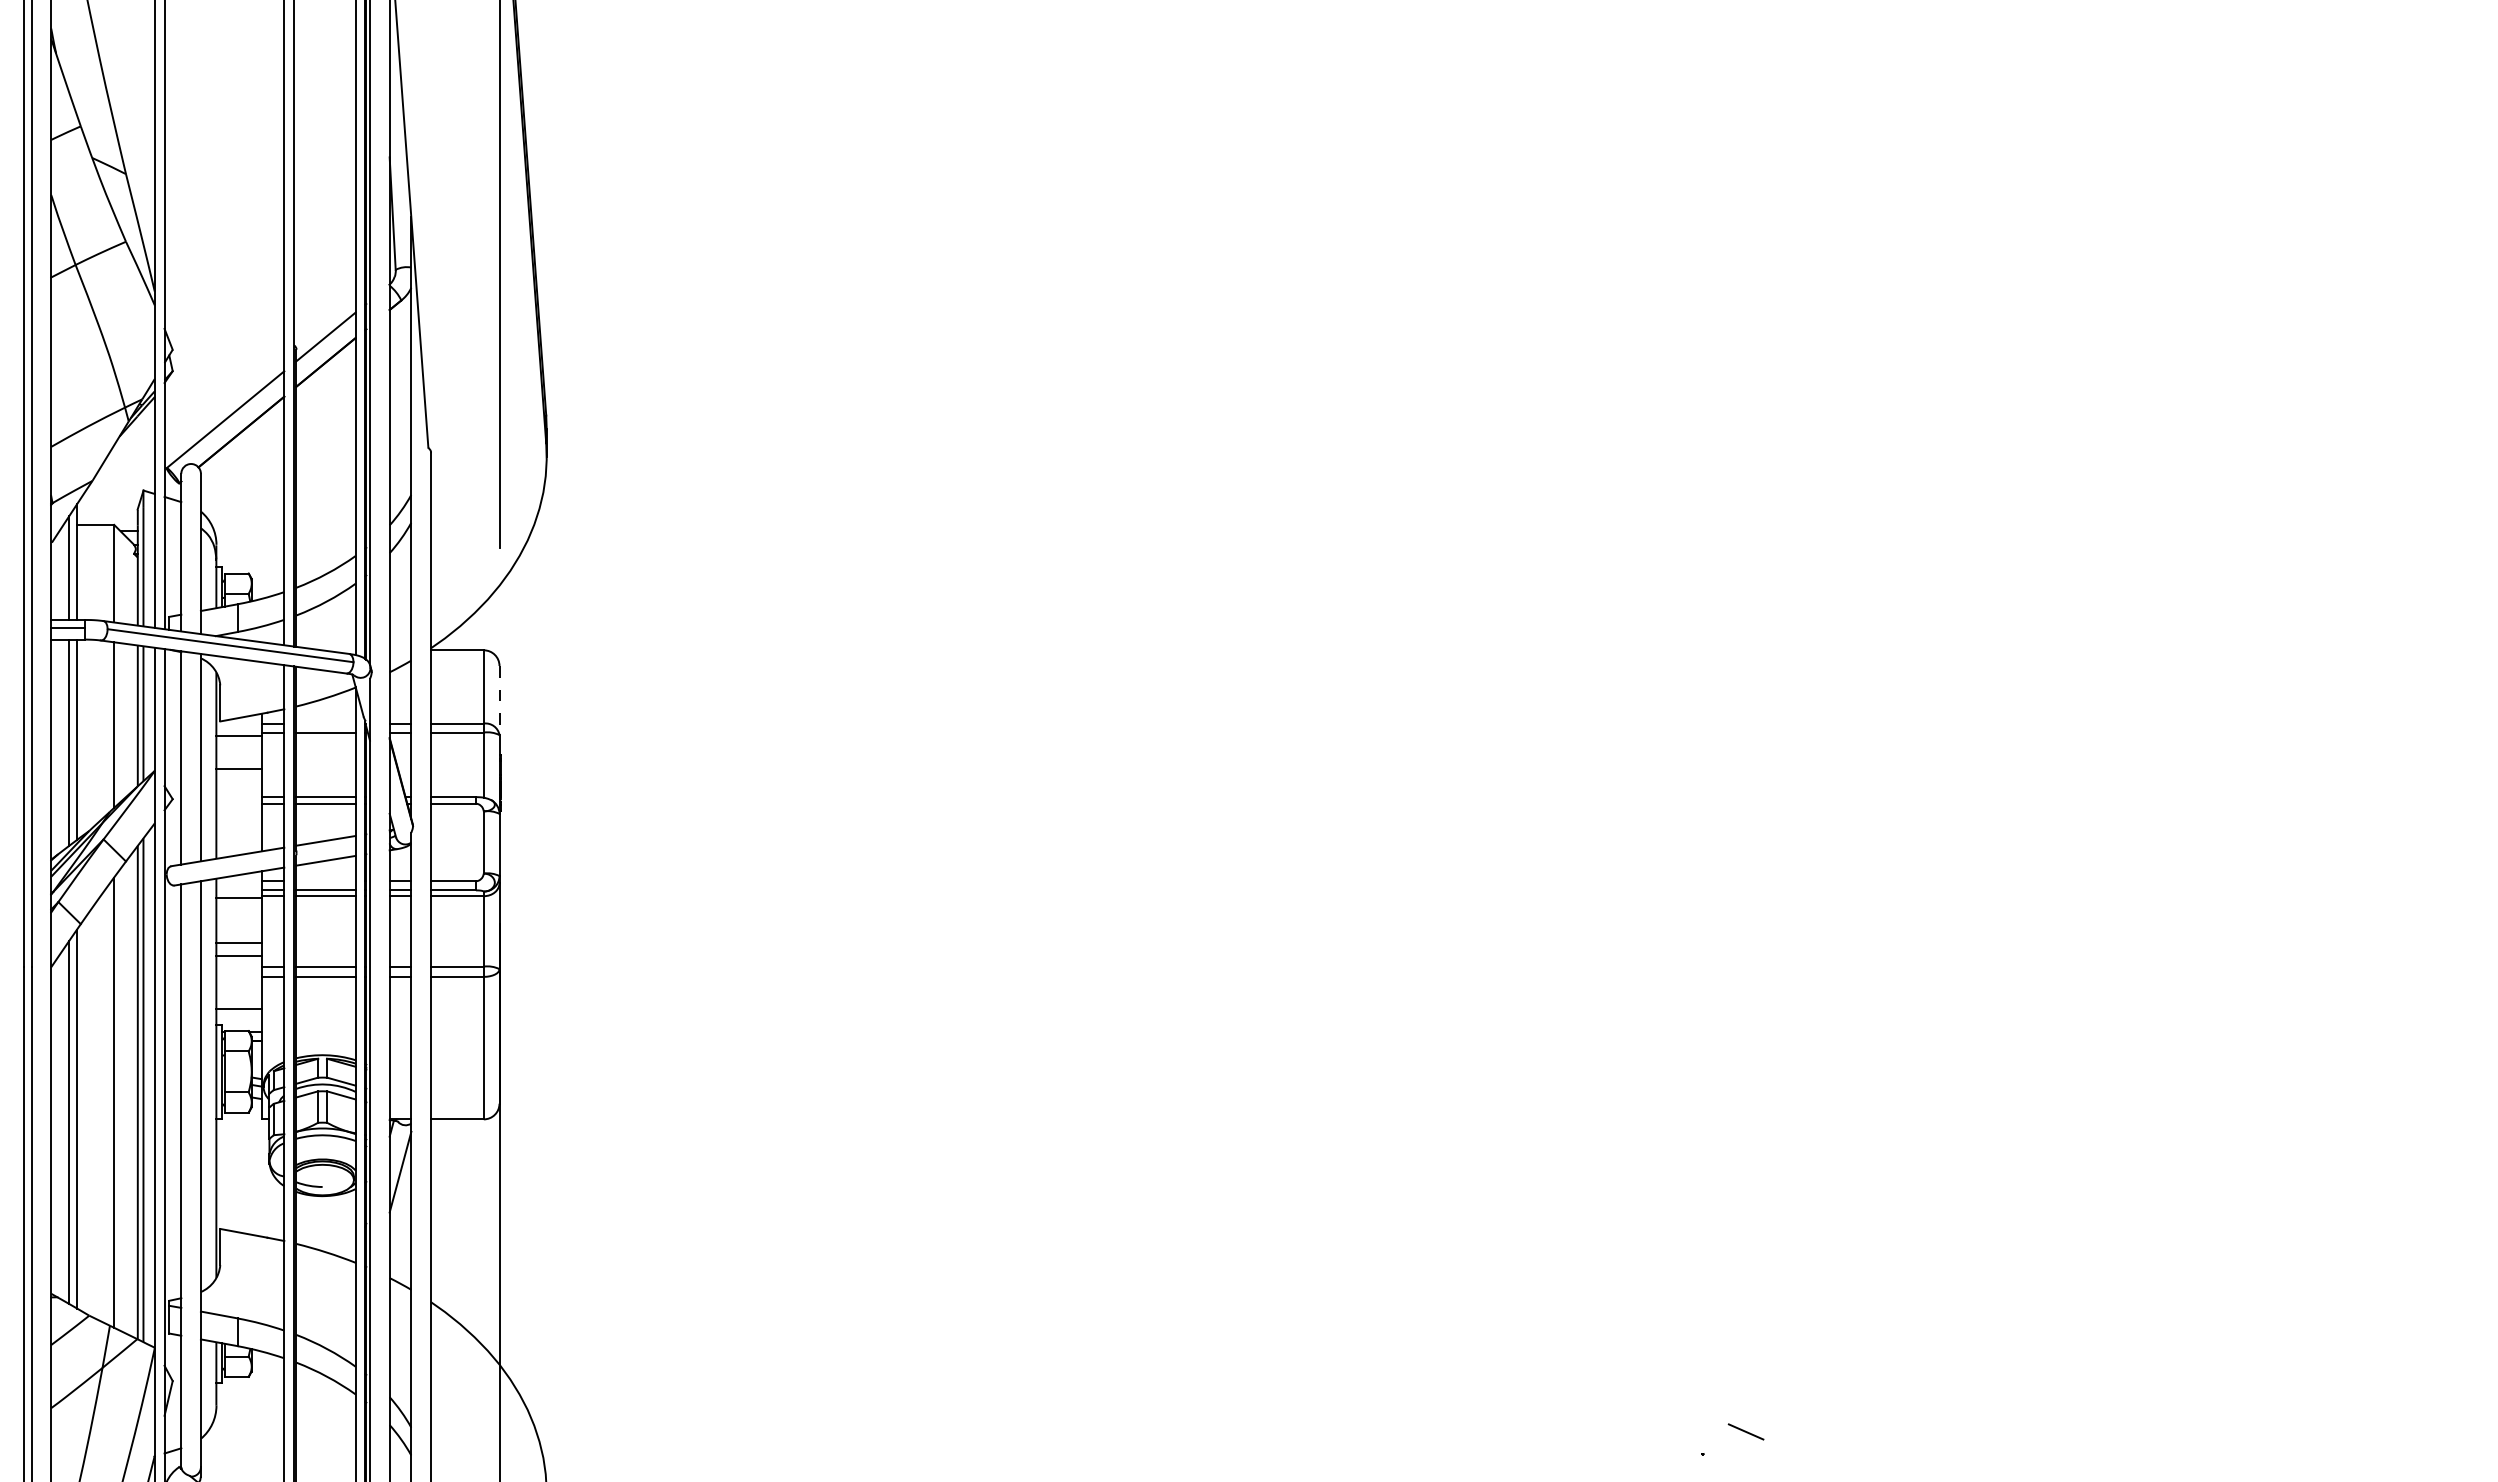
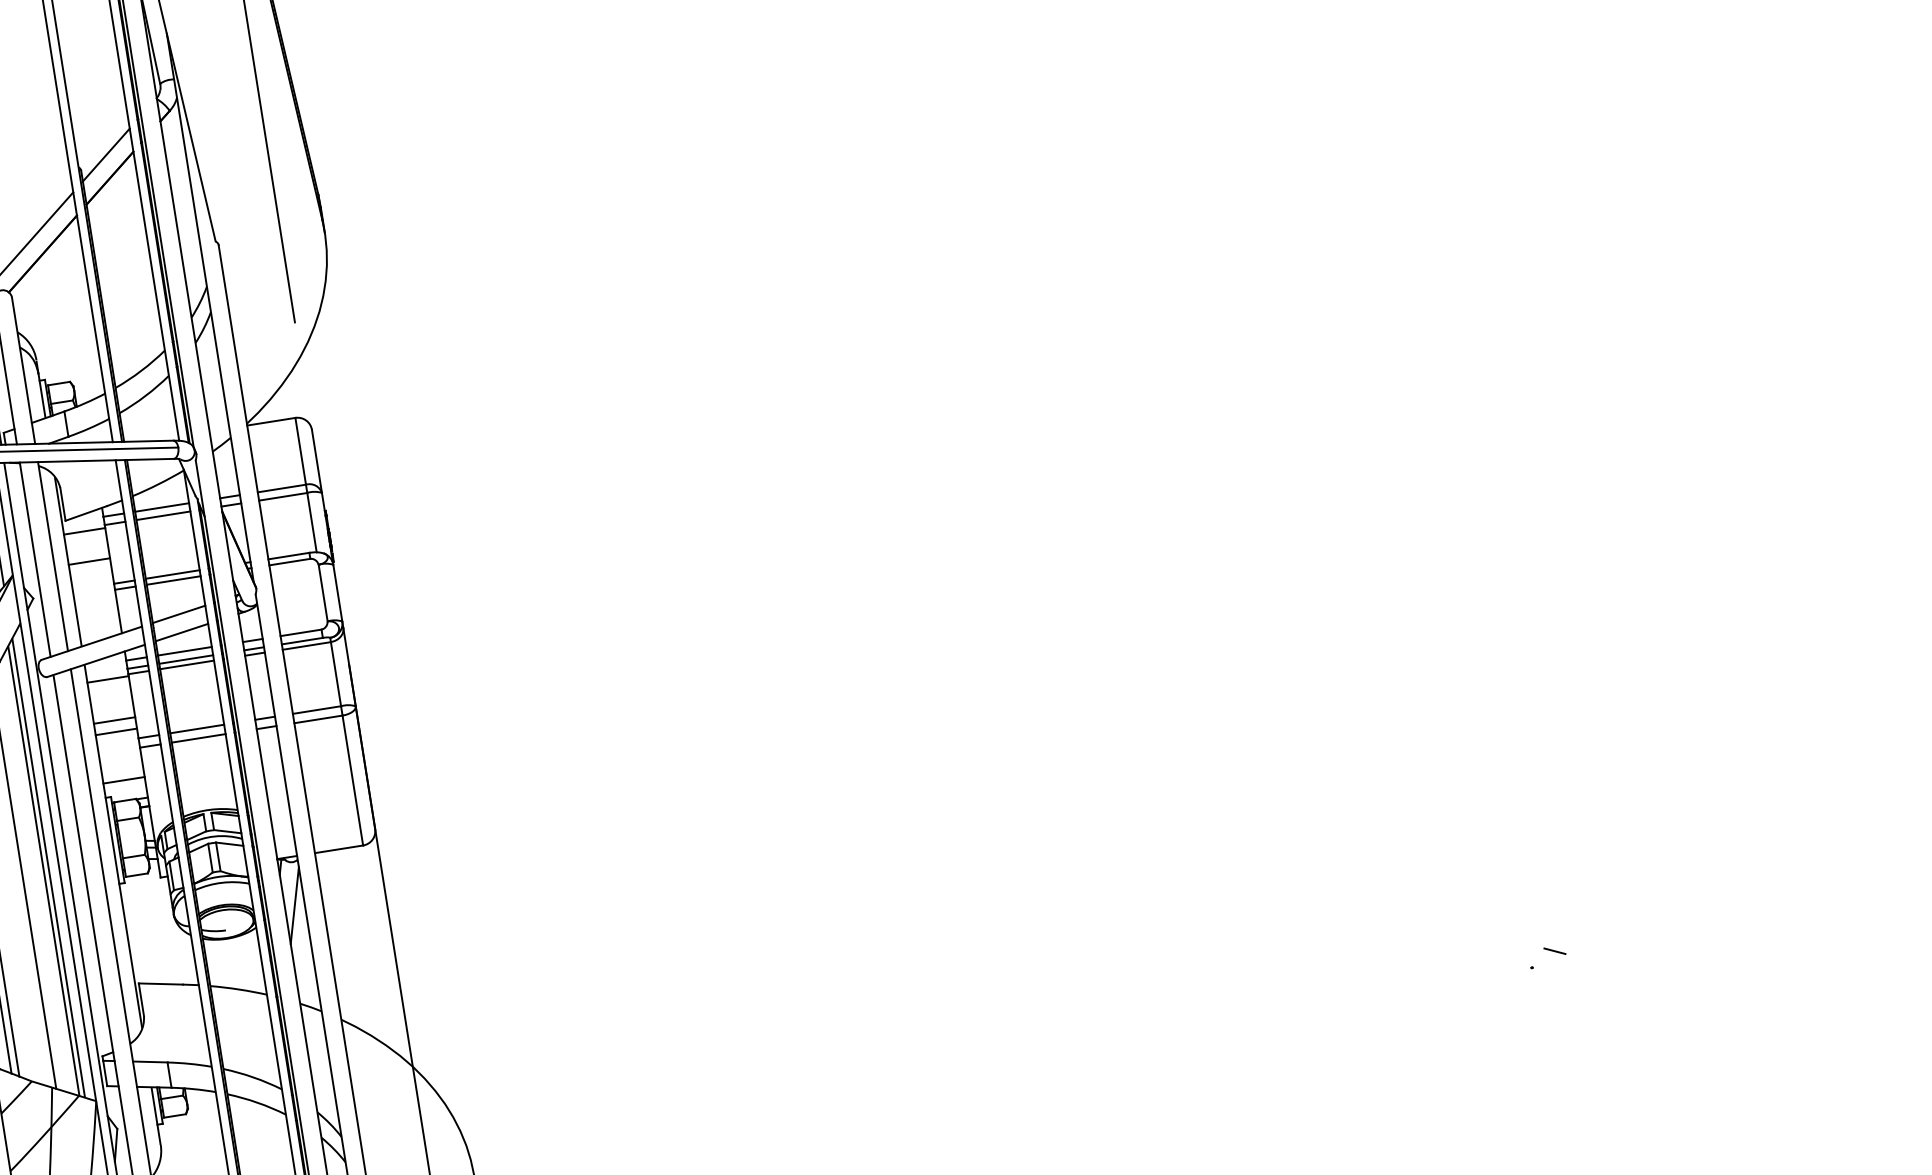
line: (499, 700) -> (316, 461), dashed -> solid
line: (325, 723) -> (161, 507), added
line: (325, 881) -> (184, 651), added
part: (1733, 1438) -> (1548, 955), size x0.62

